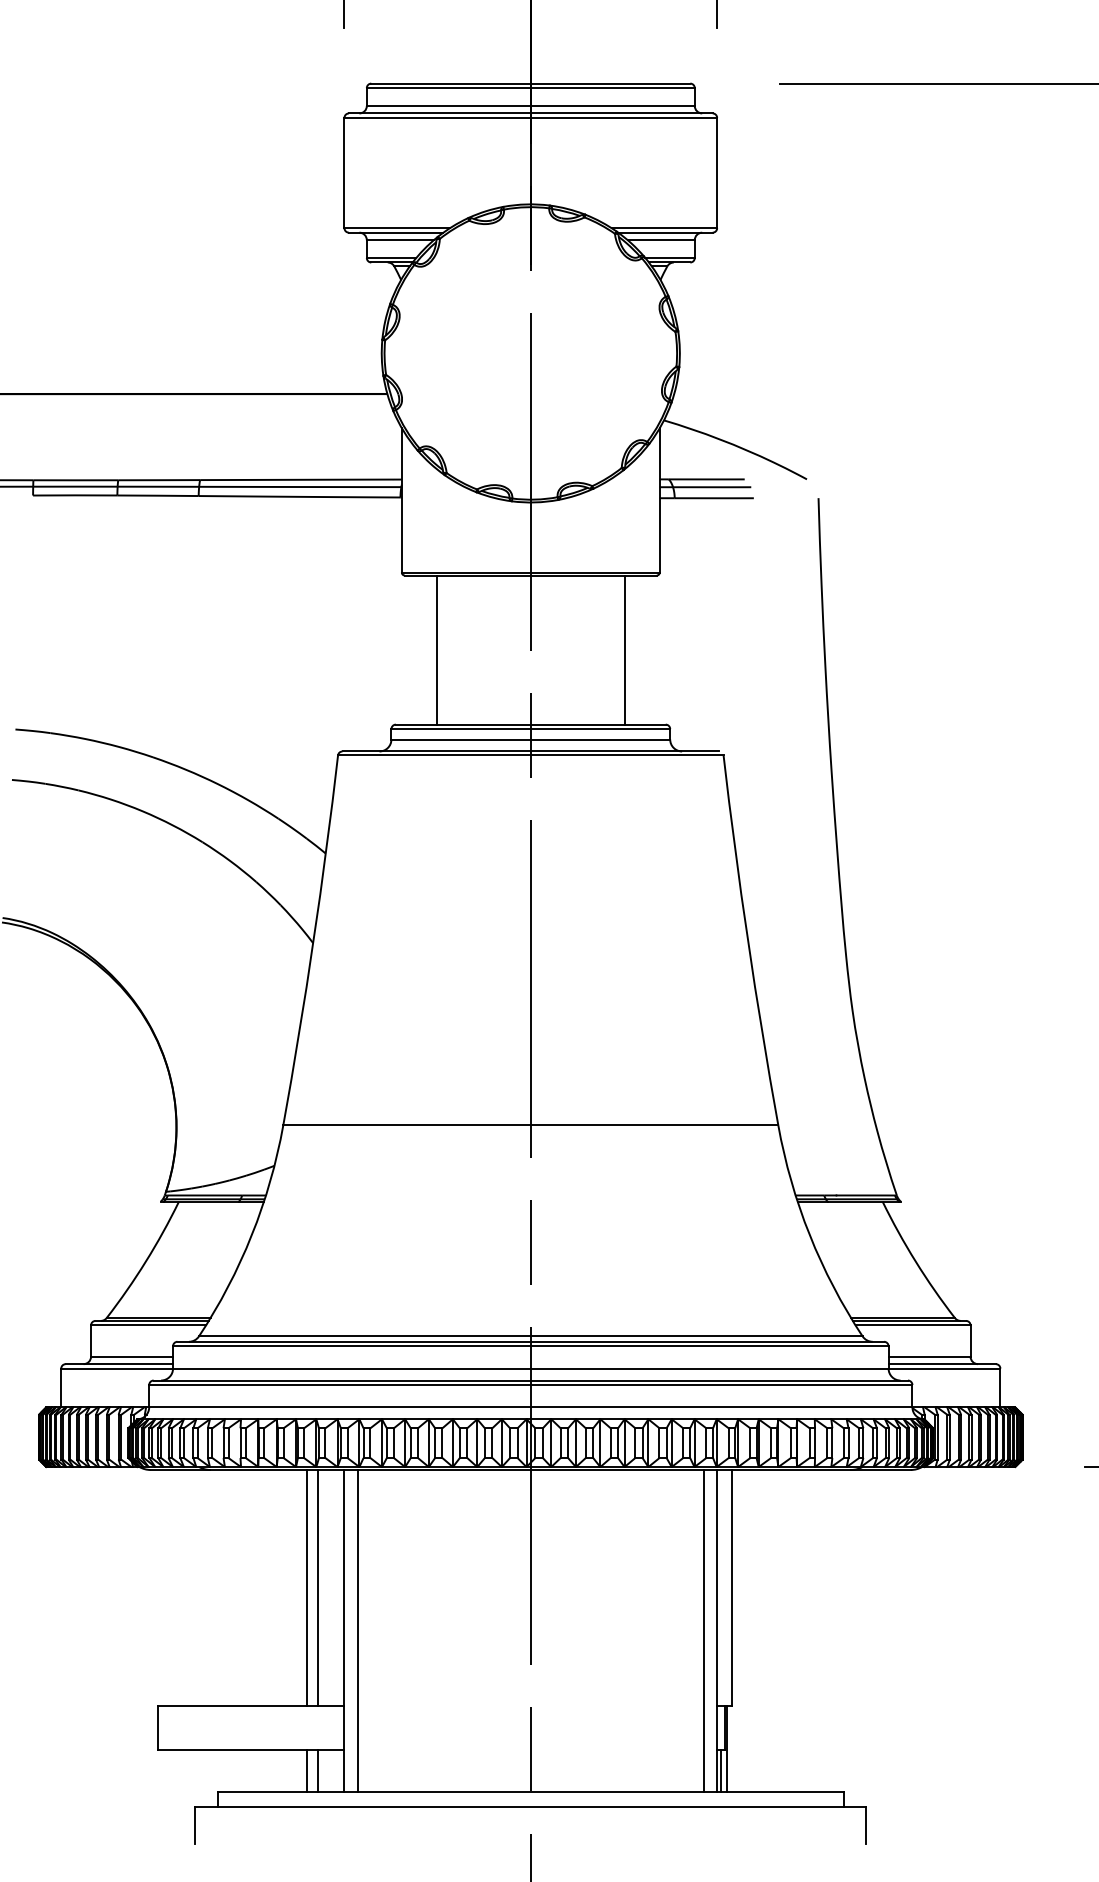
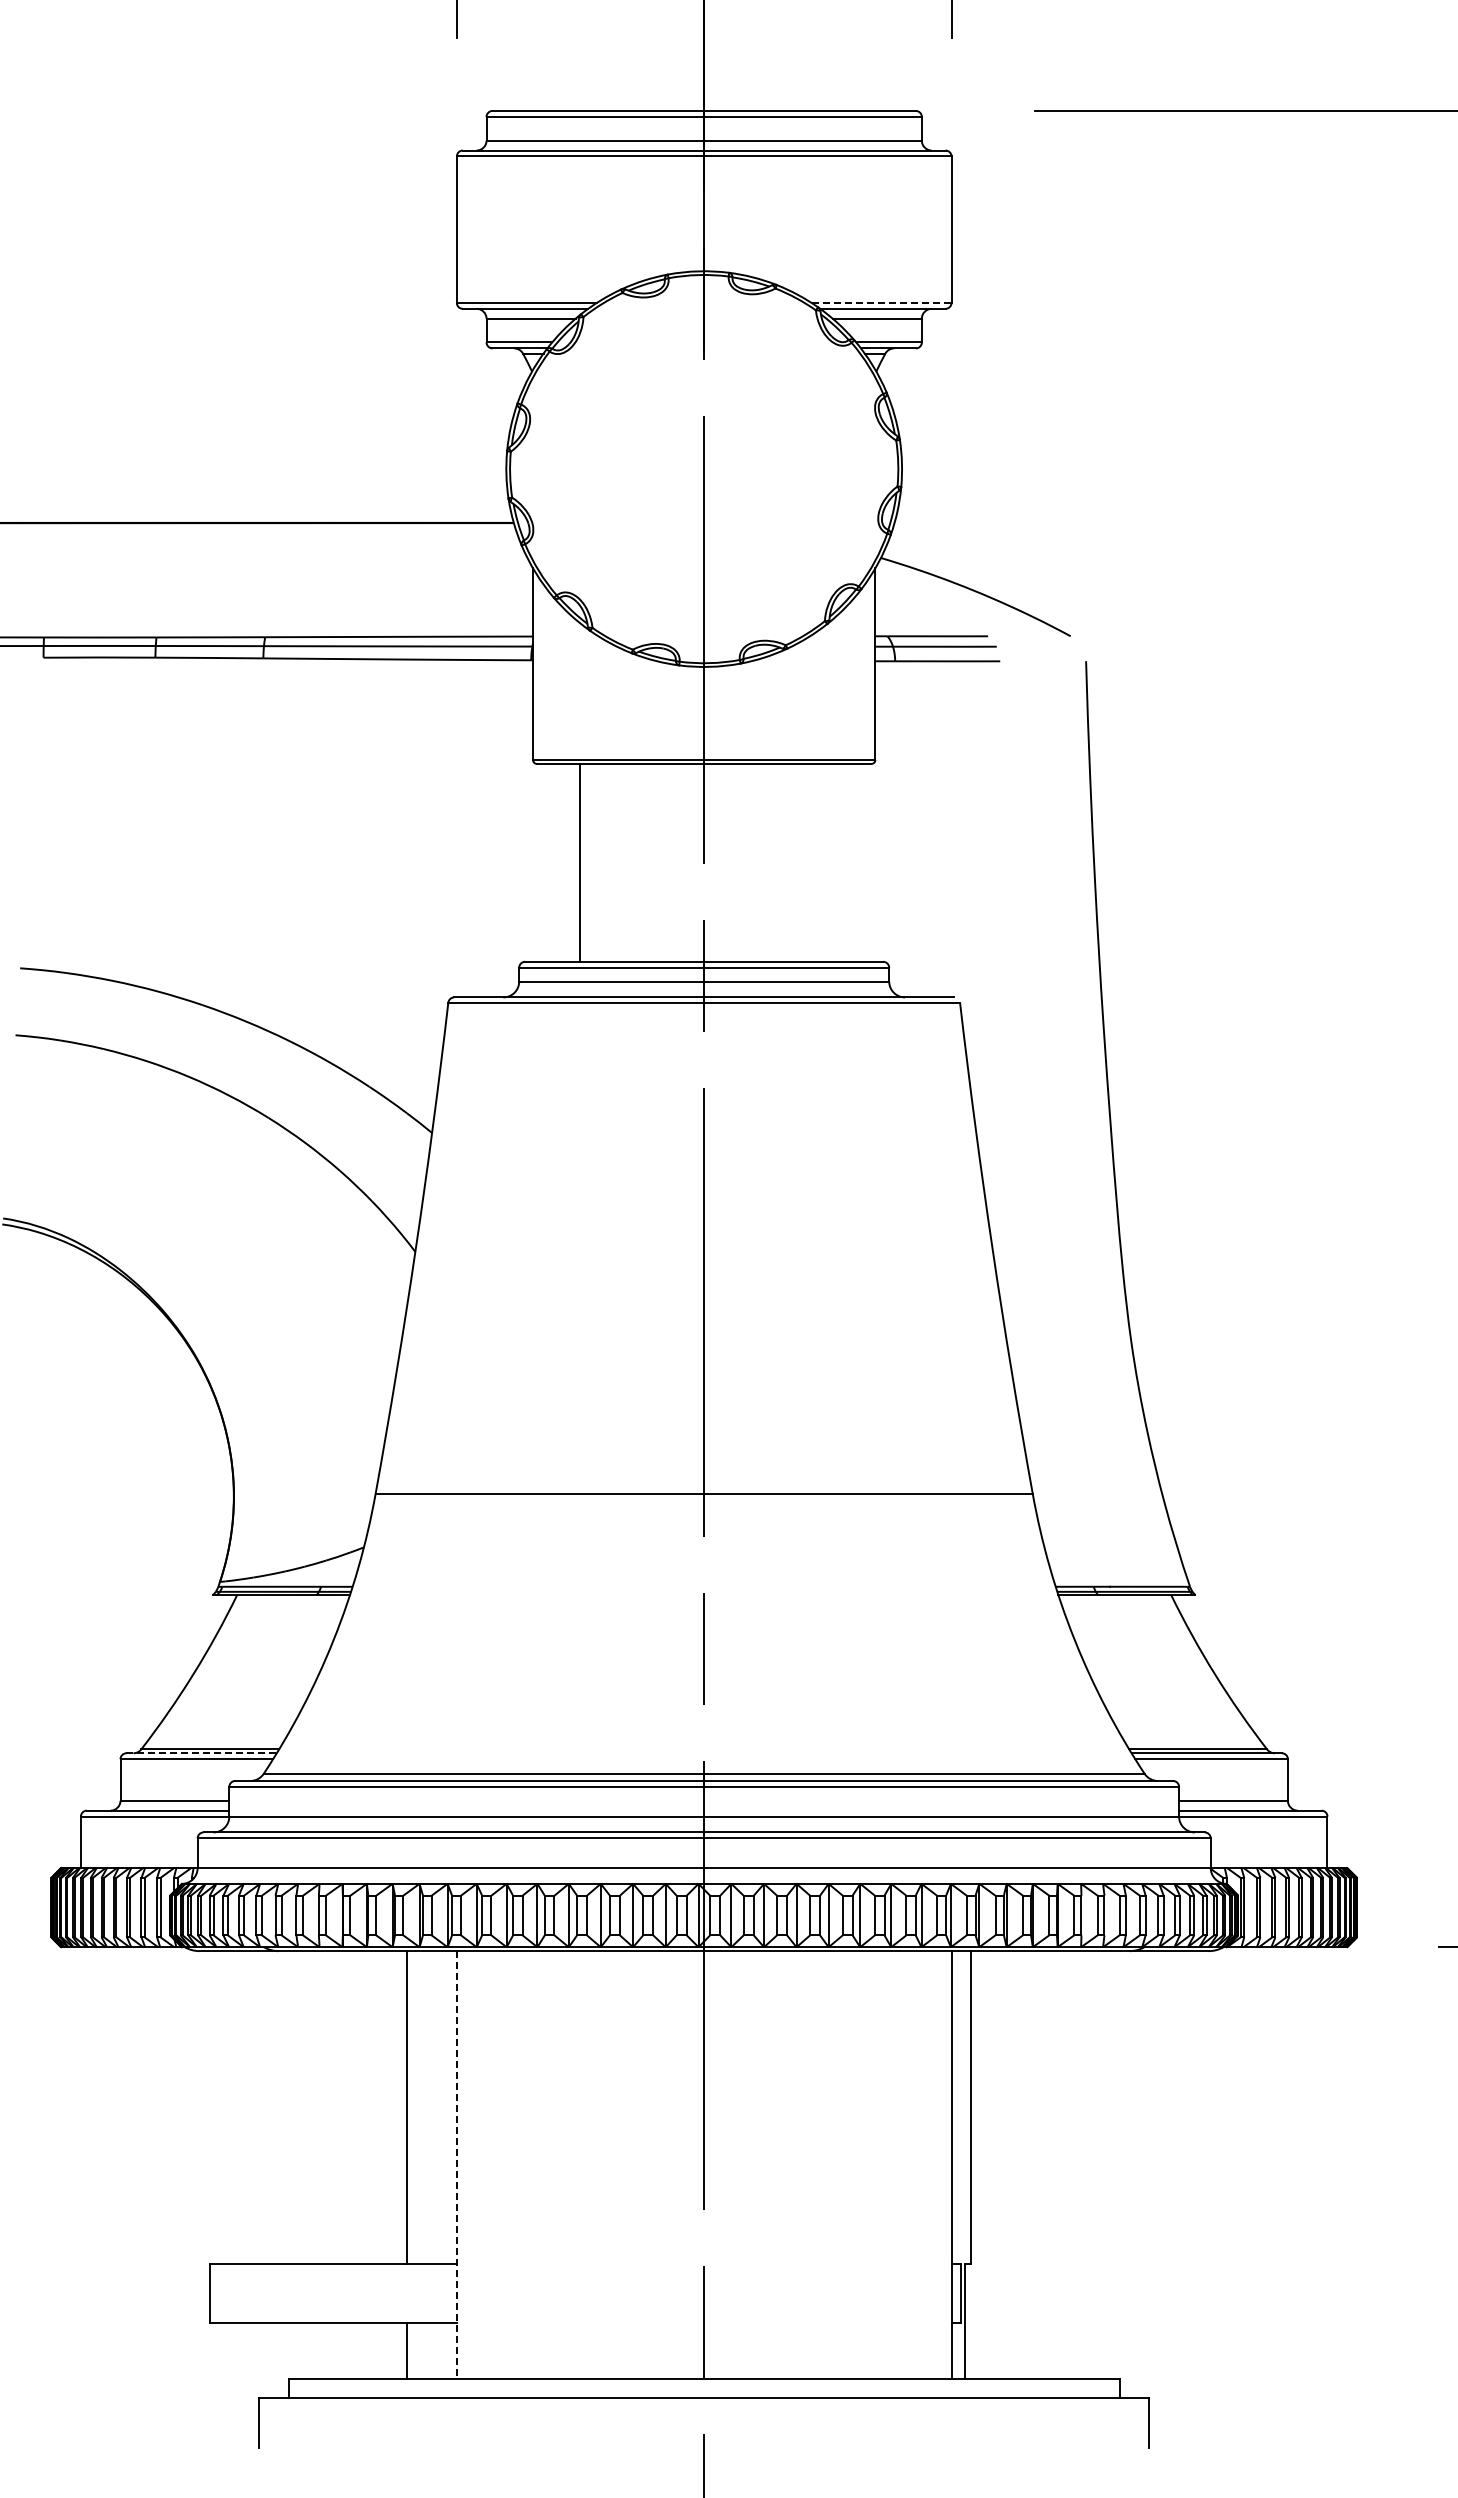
line: (664, 227) -> (881, 302), solid -> dashed
line: (624, 649) -> (828, 862), removed
line: (152, 1321) -> (202, 1753), solid -> dashed
line: (318, 1587) -> (422, 2107), removed
line: (344, 1630) -> (456, 2164), solid -> dashed
line: (357, 1630) -> (474, 2164), removed
line: (703, 1630) -> (933, 2164), removed
line: (318, 1770) -> (422, 2350), removed
line: (720, 1770) -> (956, 2350), removed

